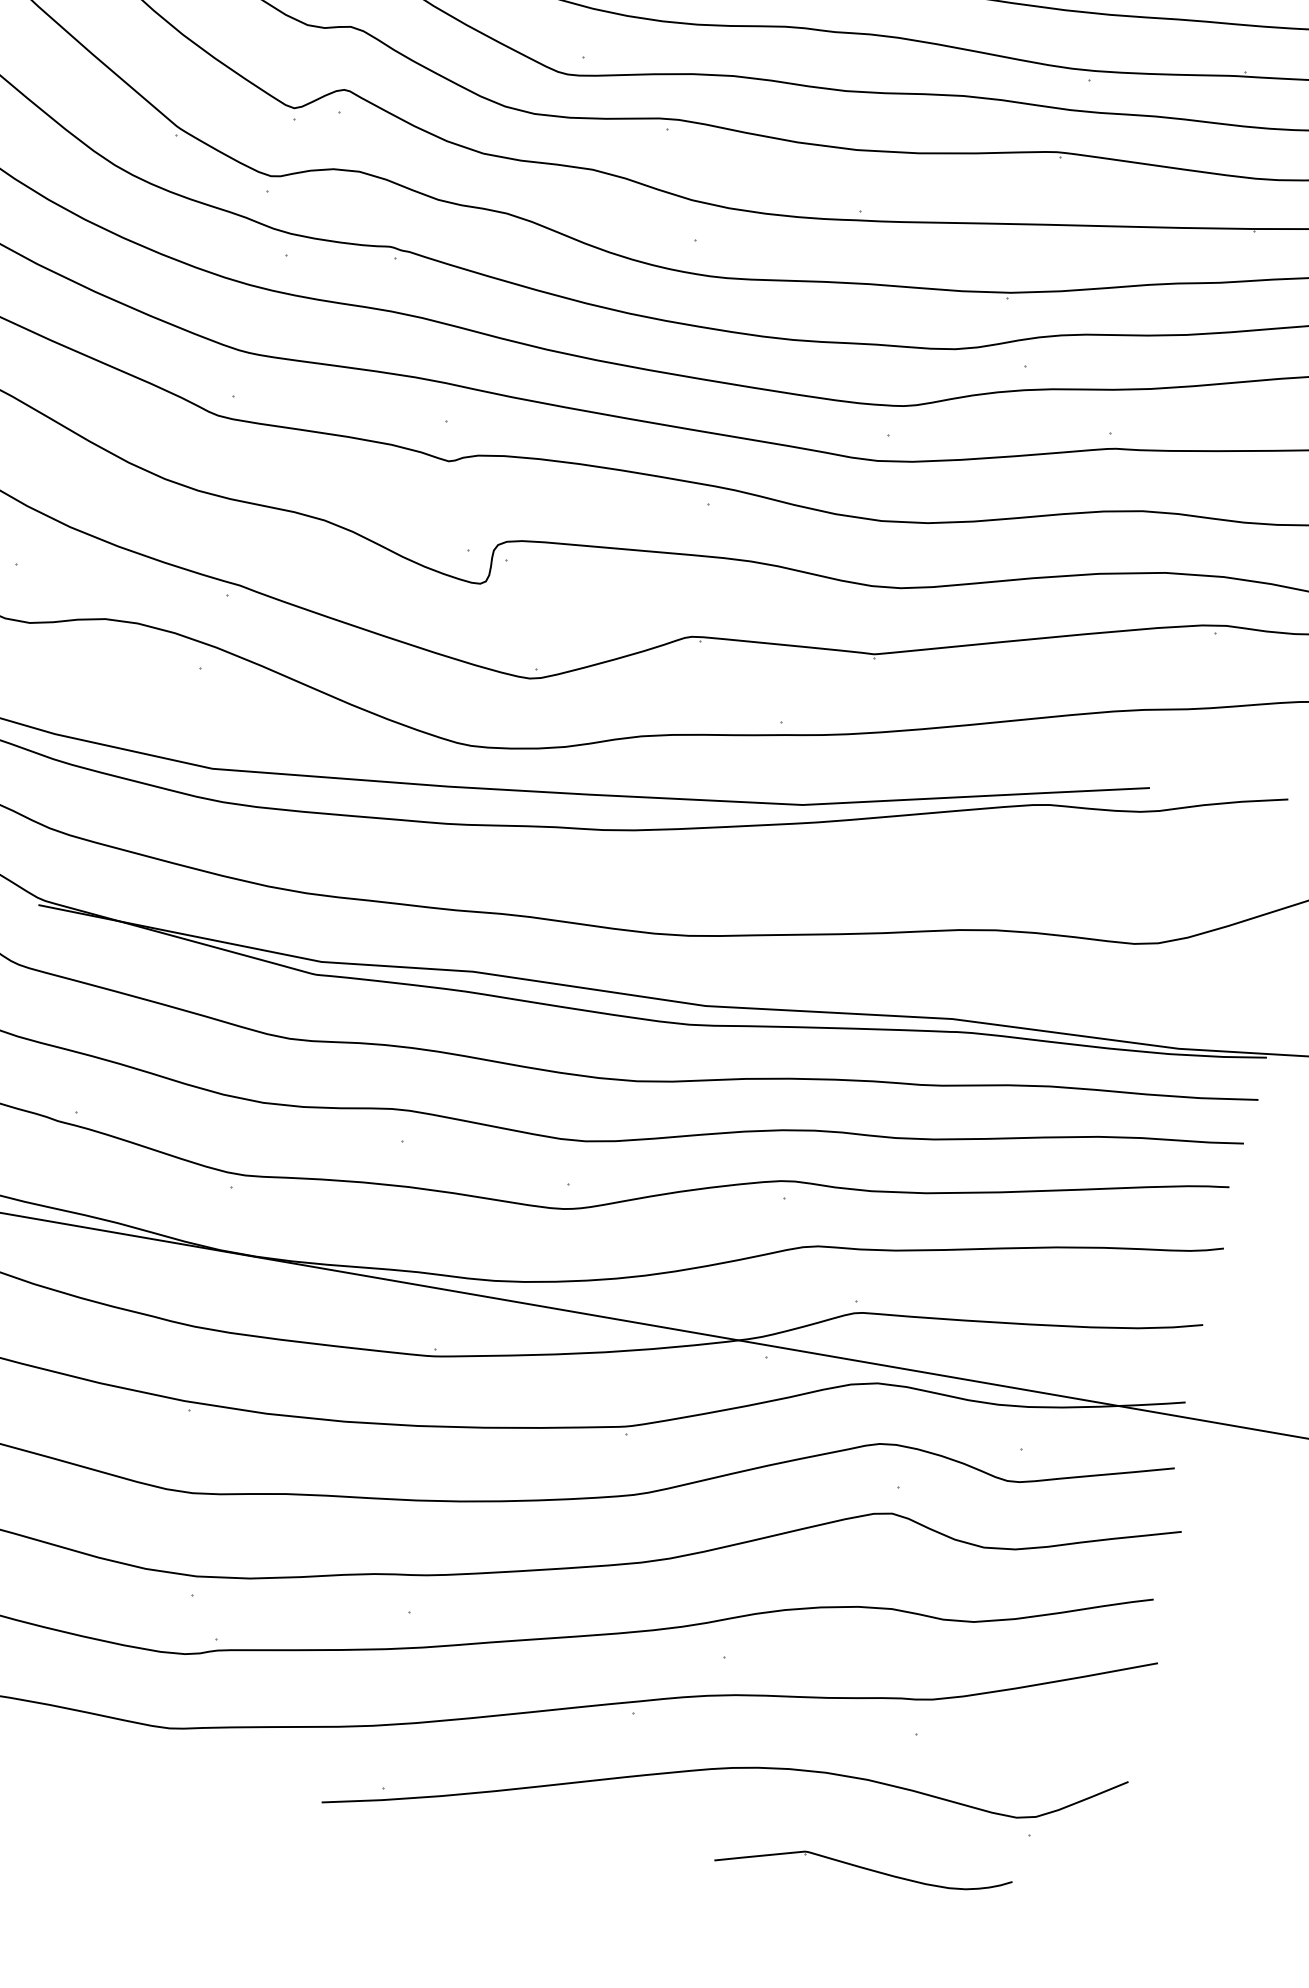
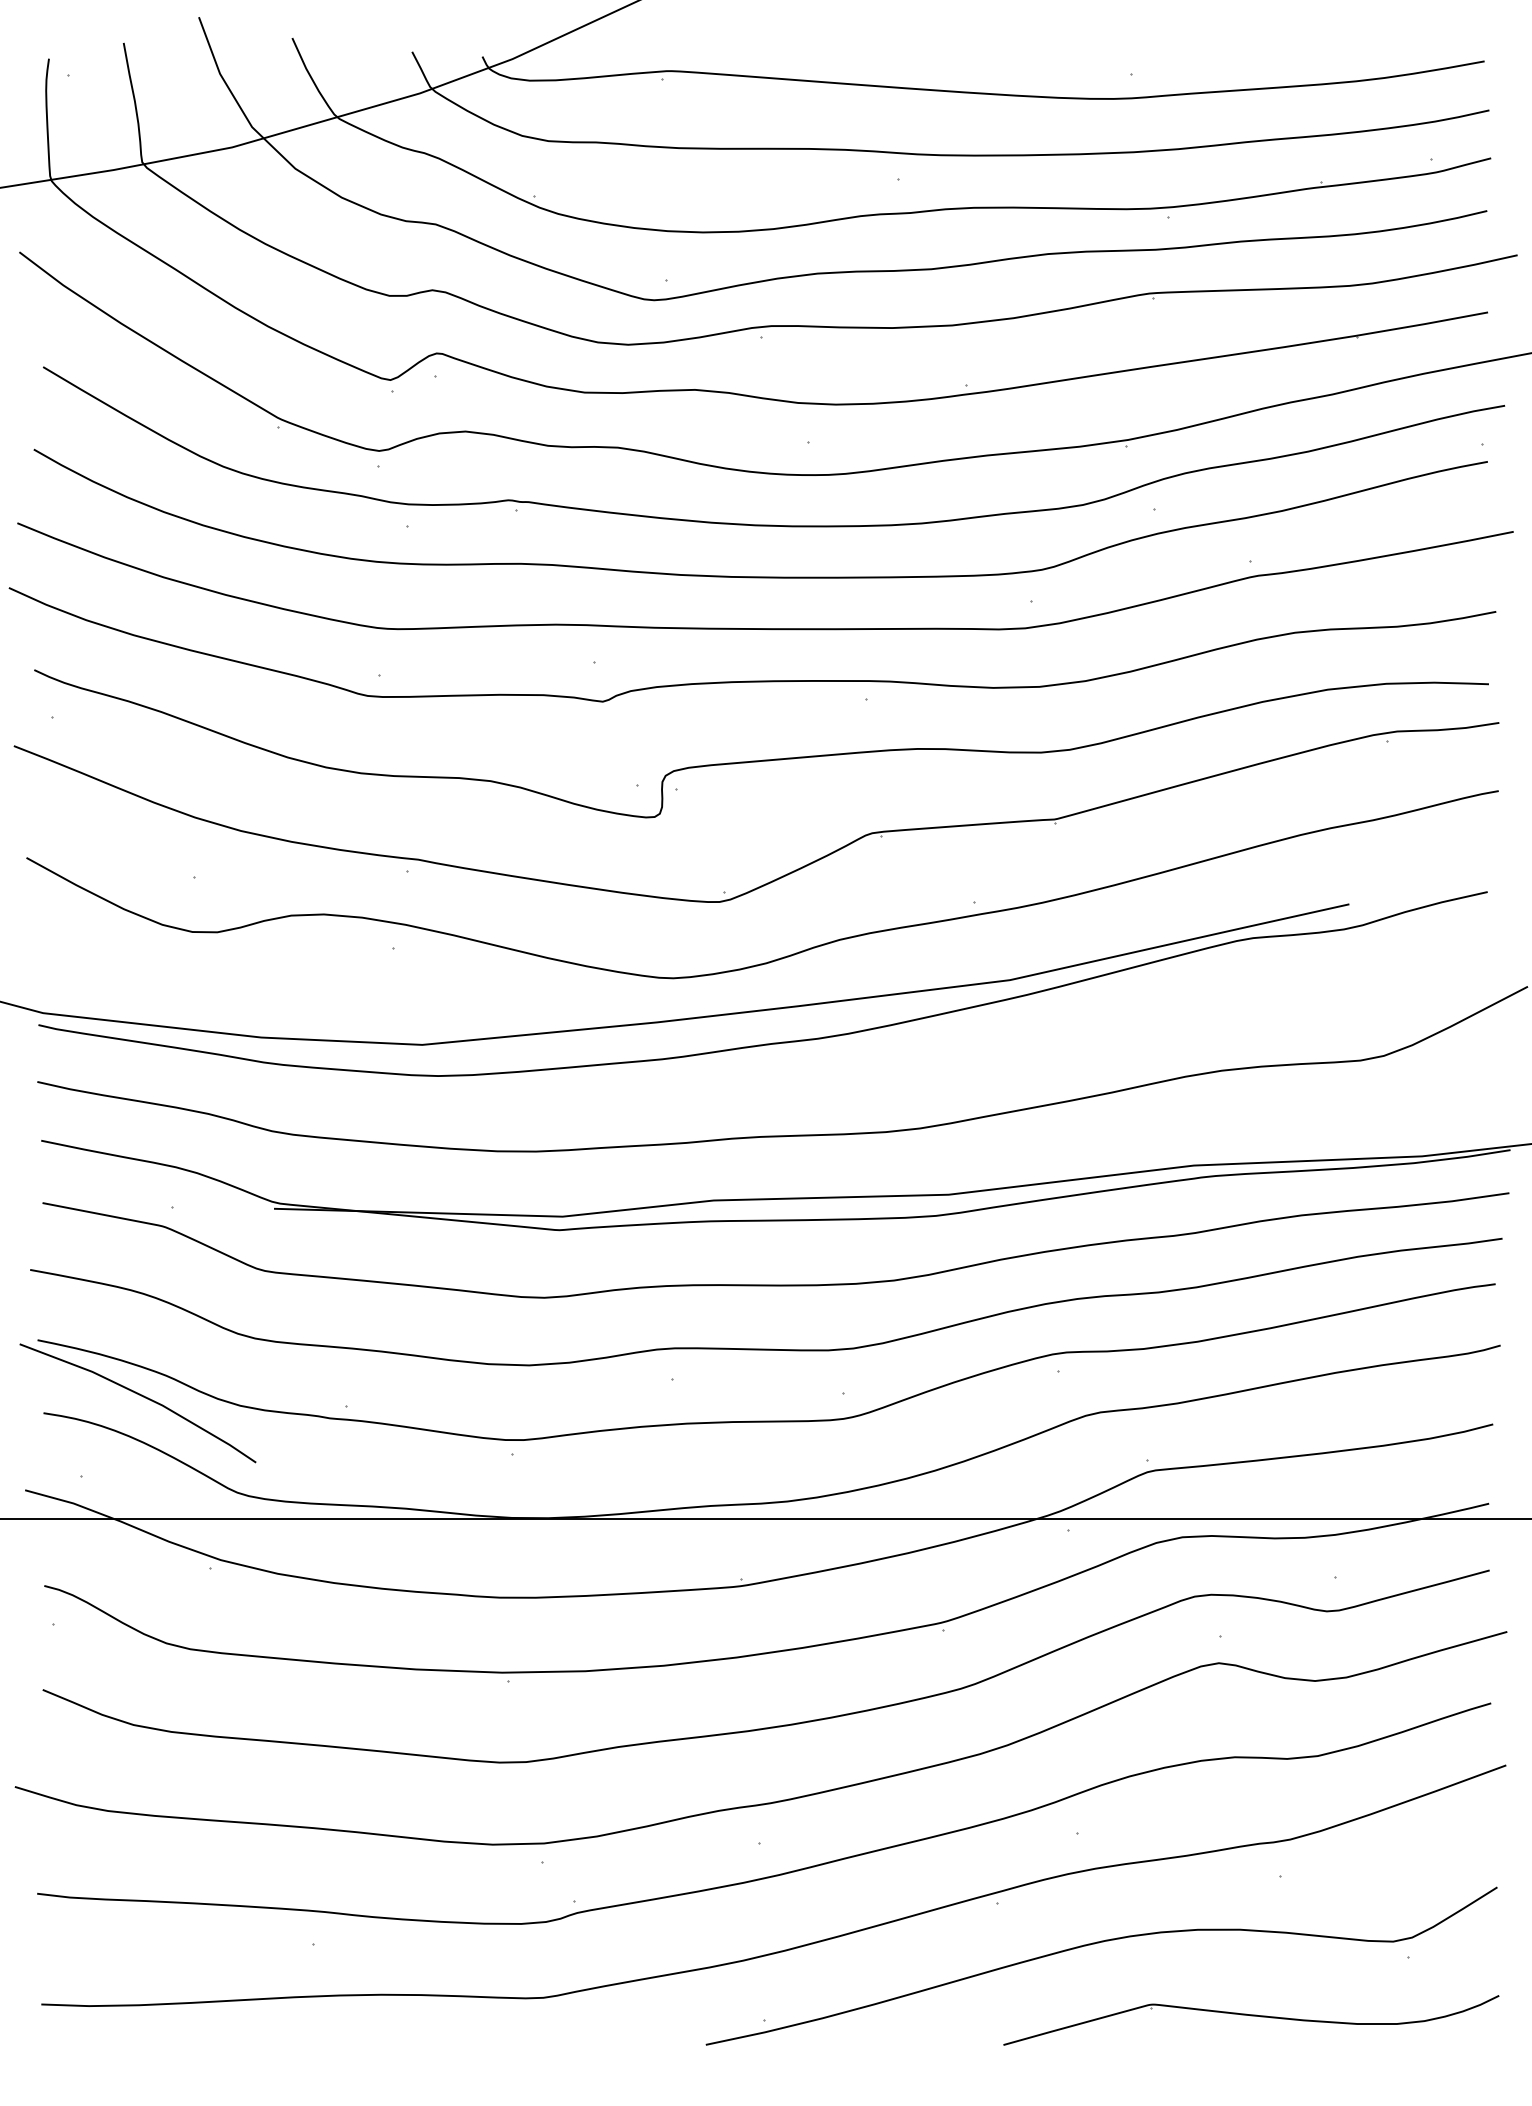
part: (863, 1871) -> (1251, 2020), size x1.67

